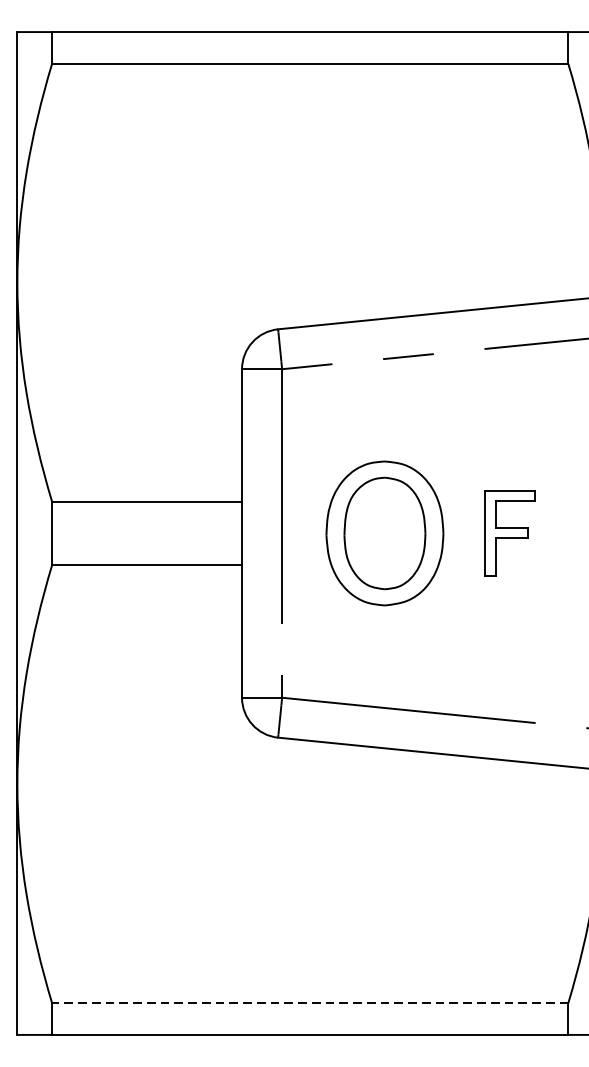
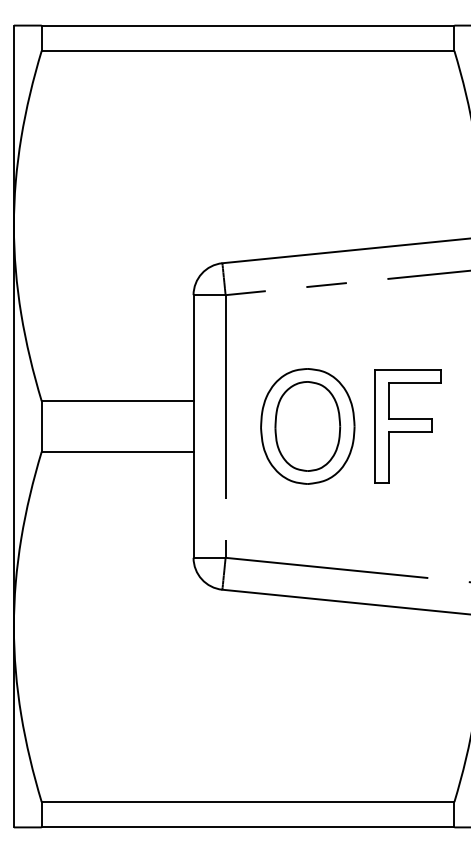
part: (509, 533) -> (407, 426), size x1.67
line: (309, 1003) -> (247, 802), dashed -> solid

